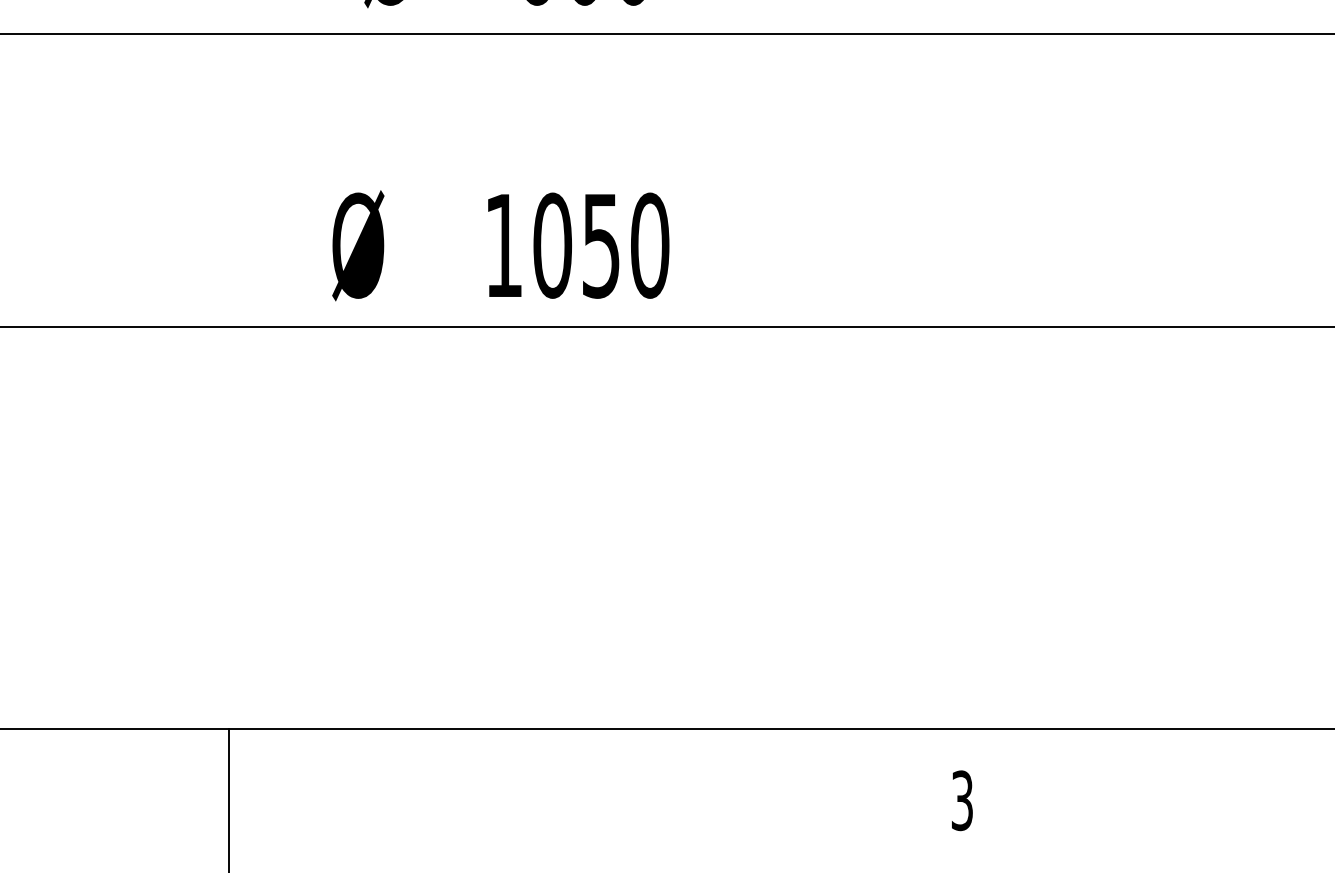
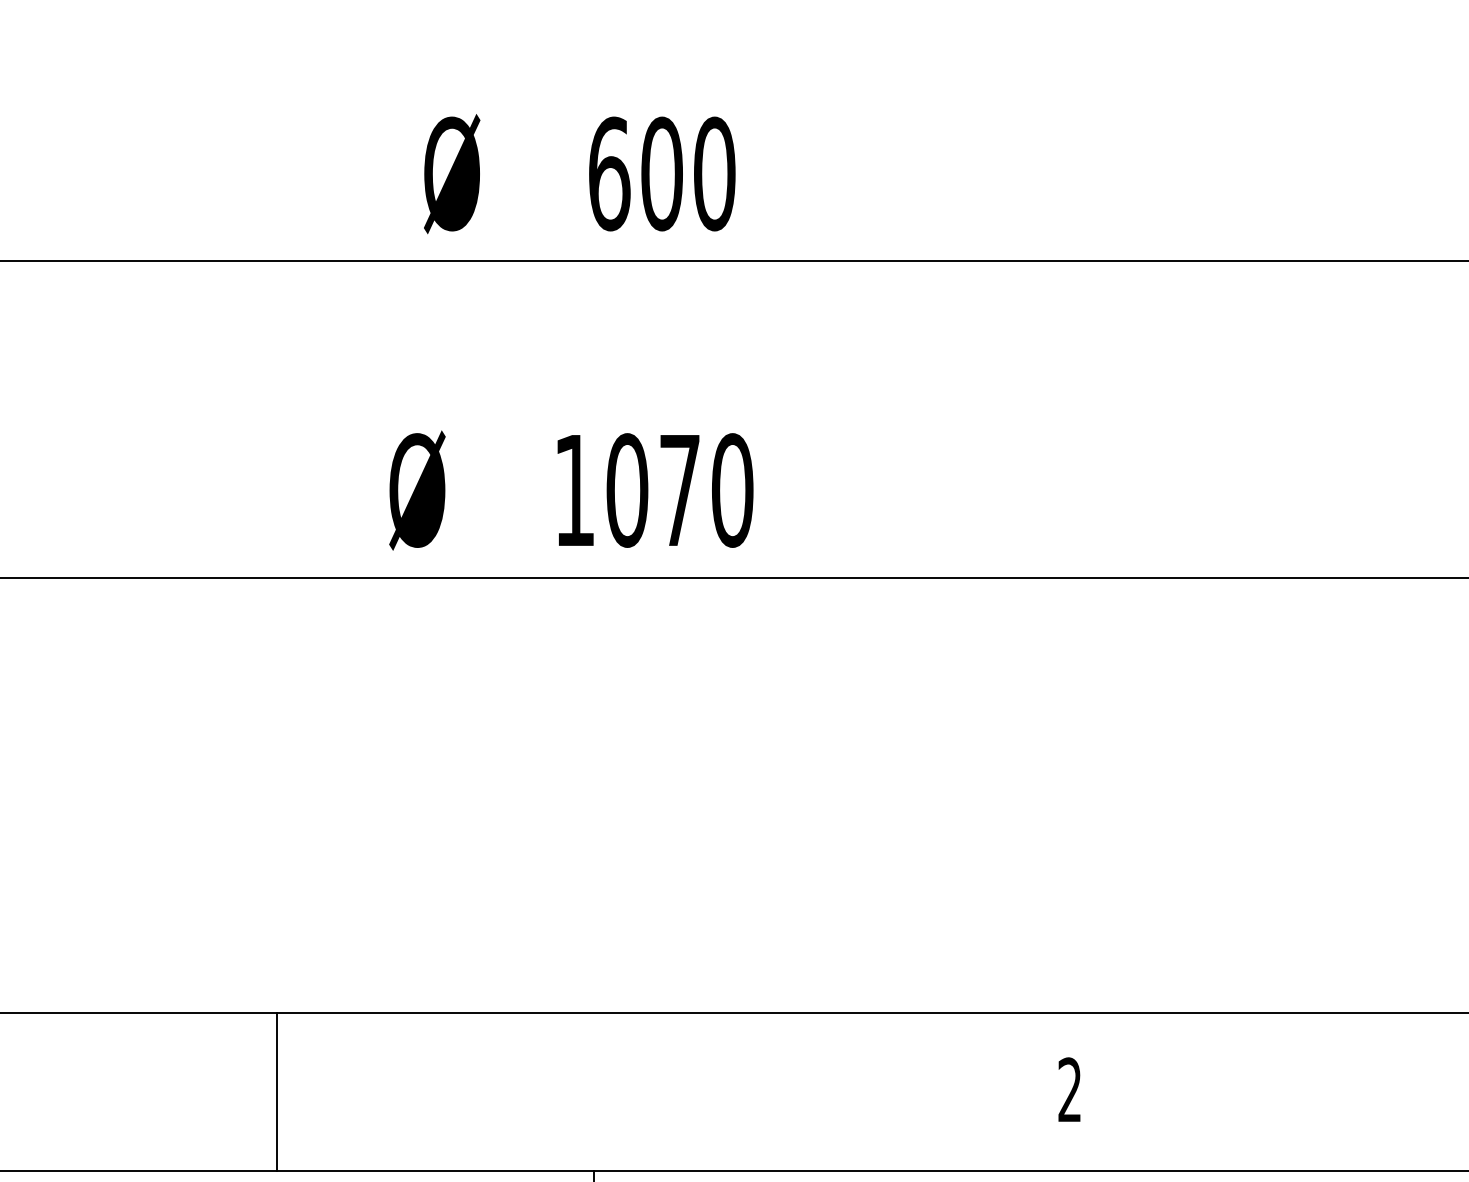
text: (600, 246) -> (679, 491), 1050 -> 1070
text: (961, 800) -> (1069, 1089), 3 -> 2

